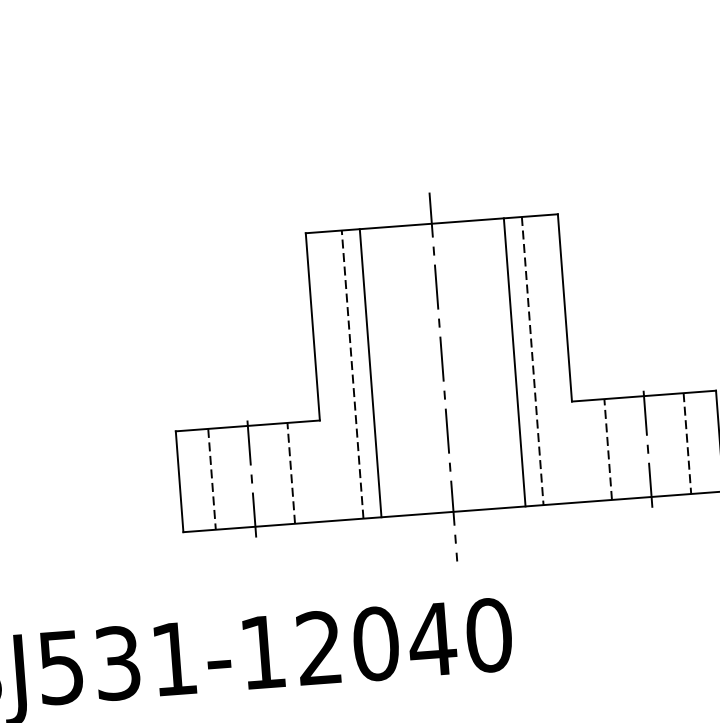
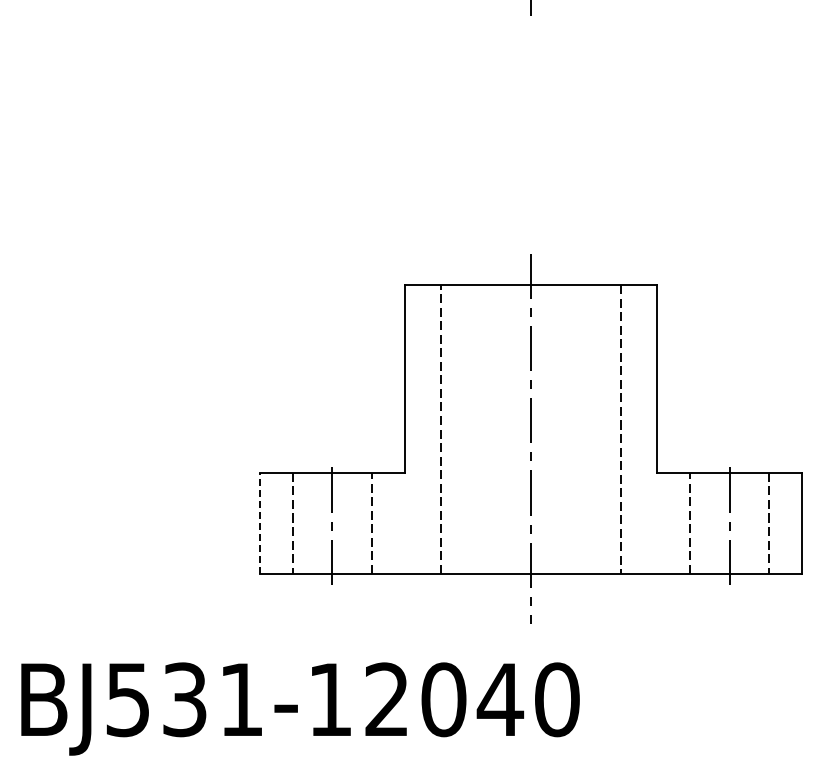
line: (514, 362) -> (603, 429), removed
line: (370, 373) -> (458, 429), removed
line: (179, 481) -> (260, 523), solid -> dashed

